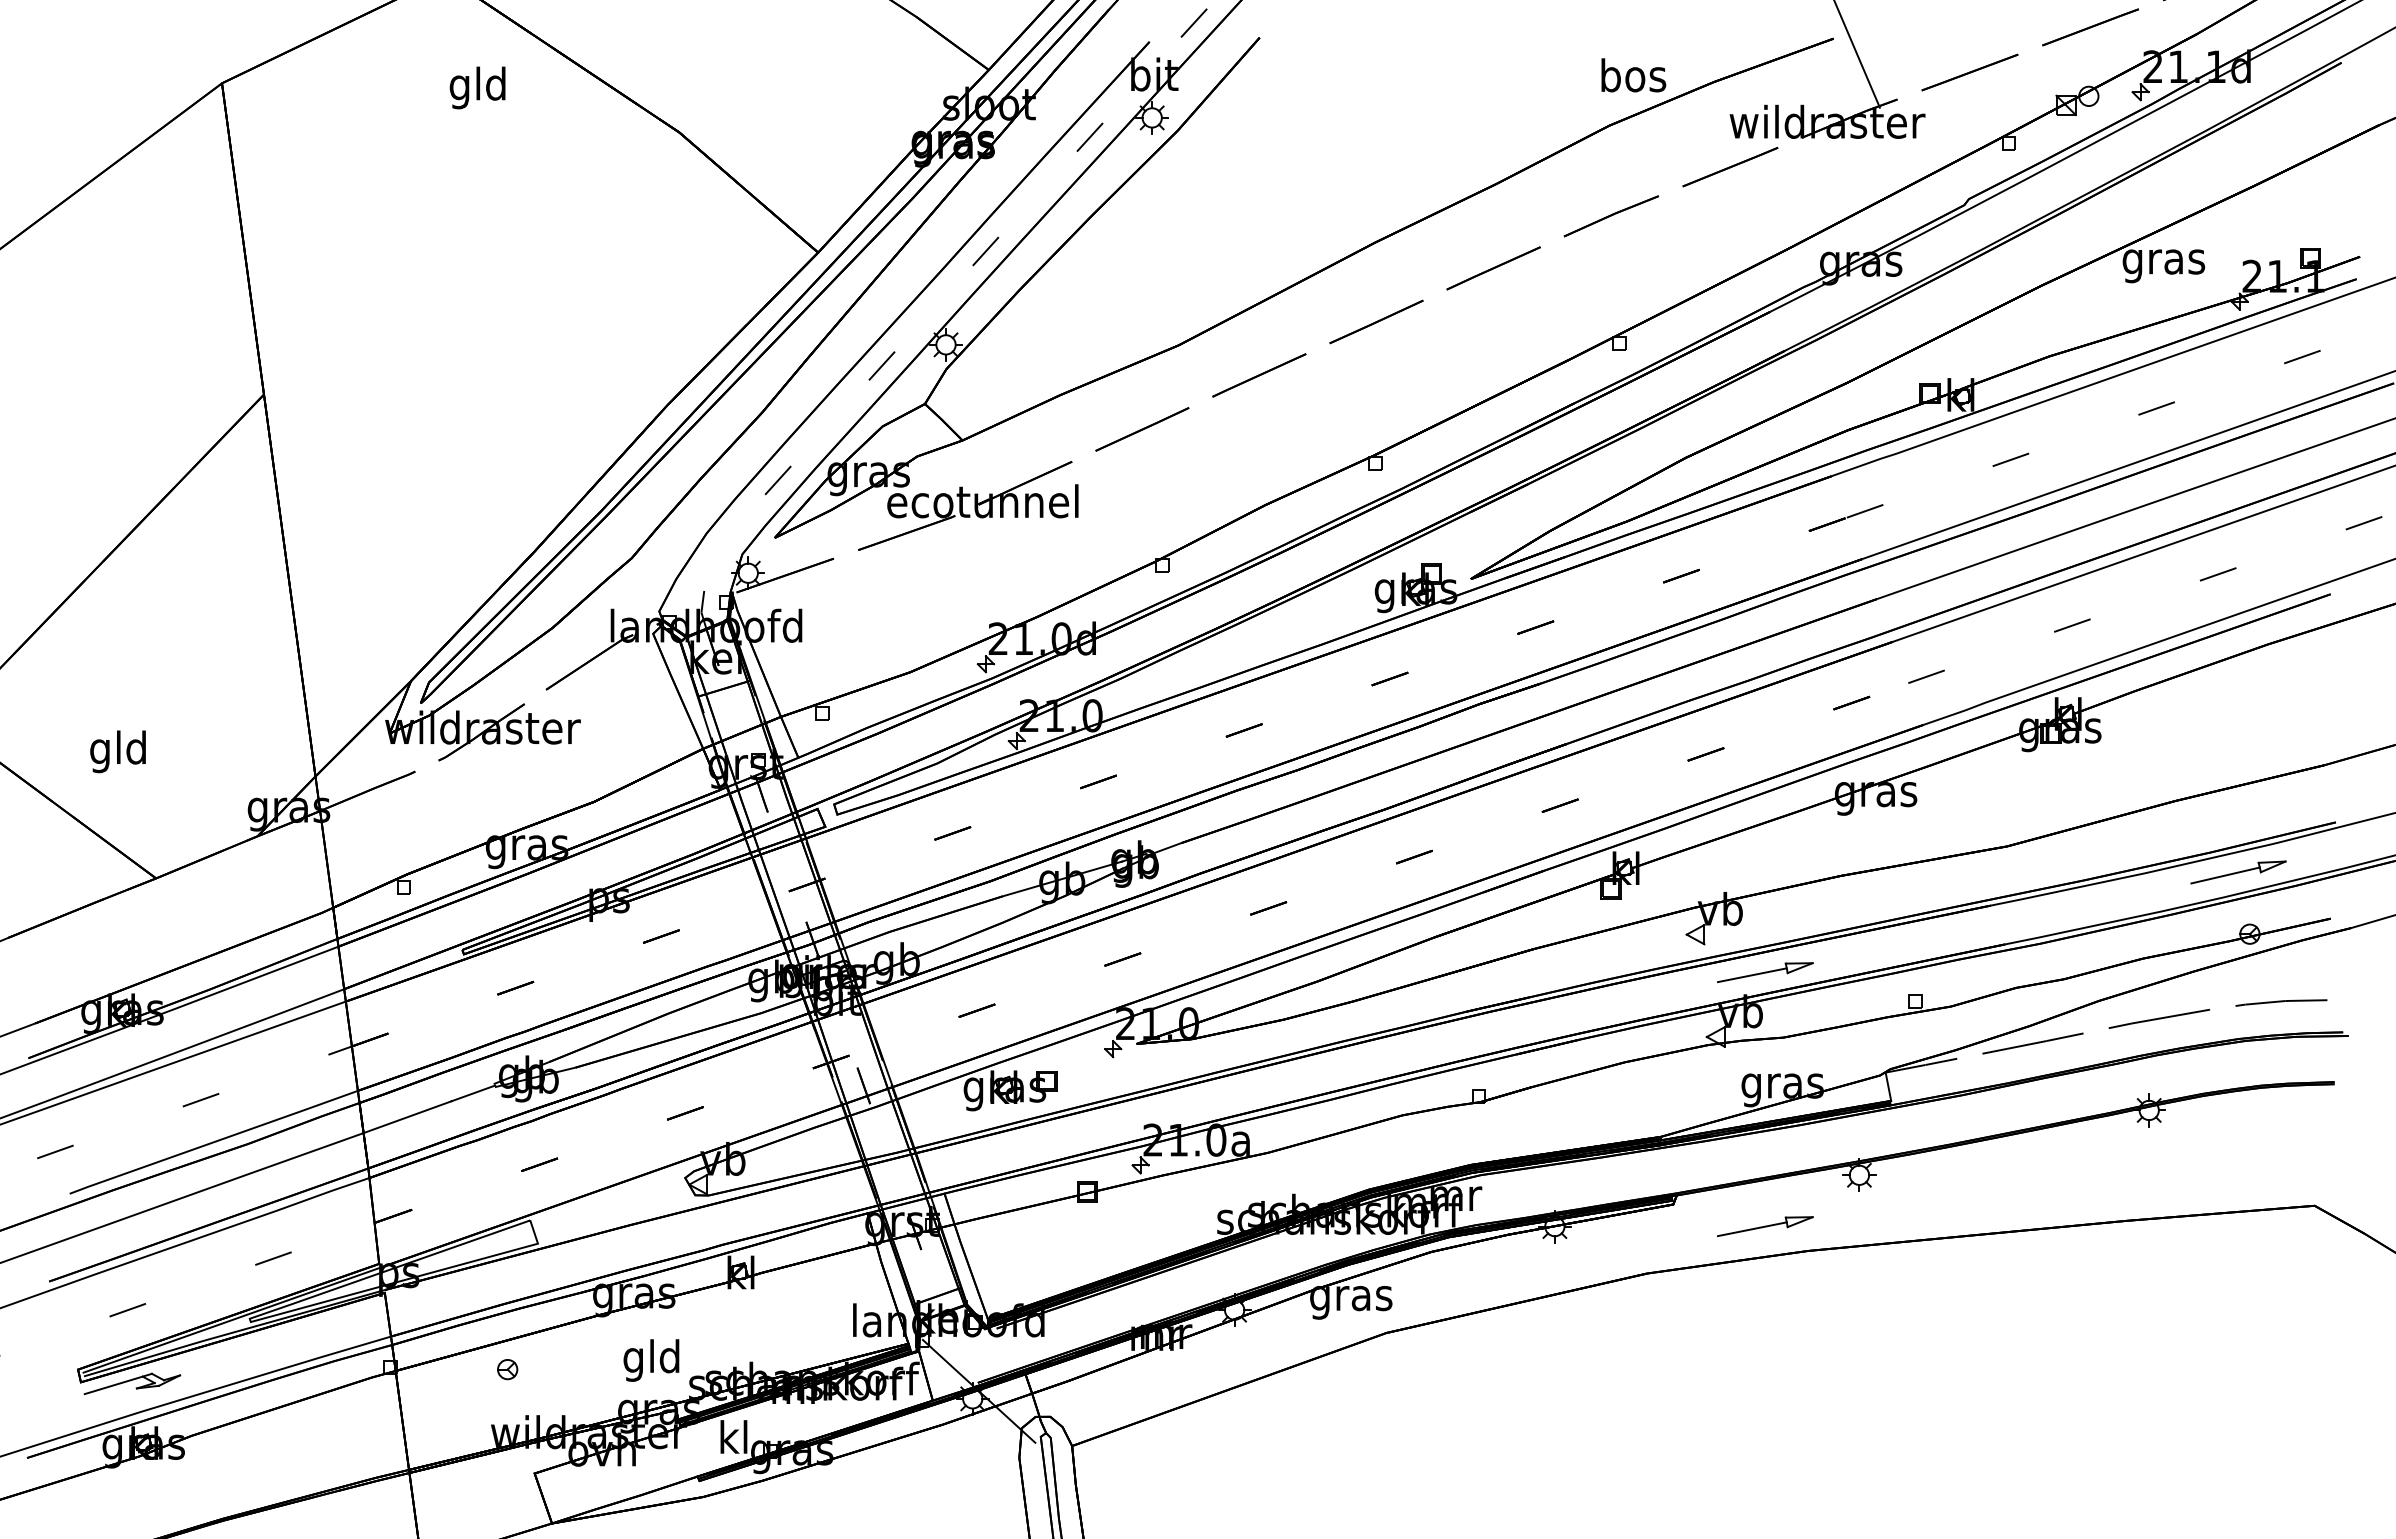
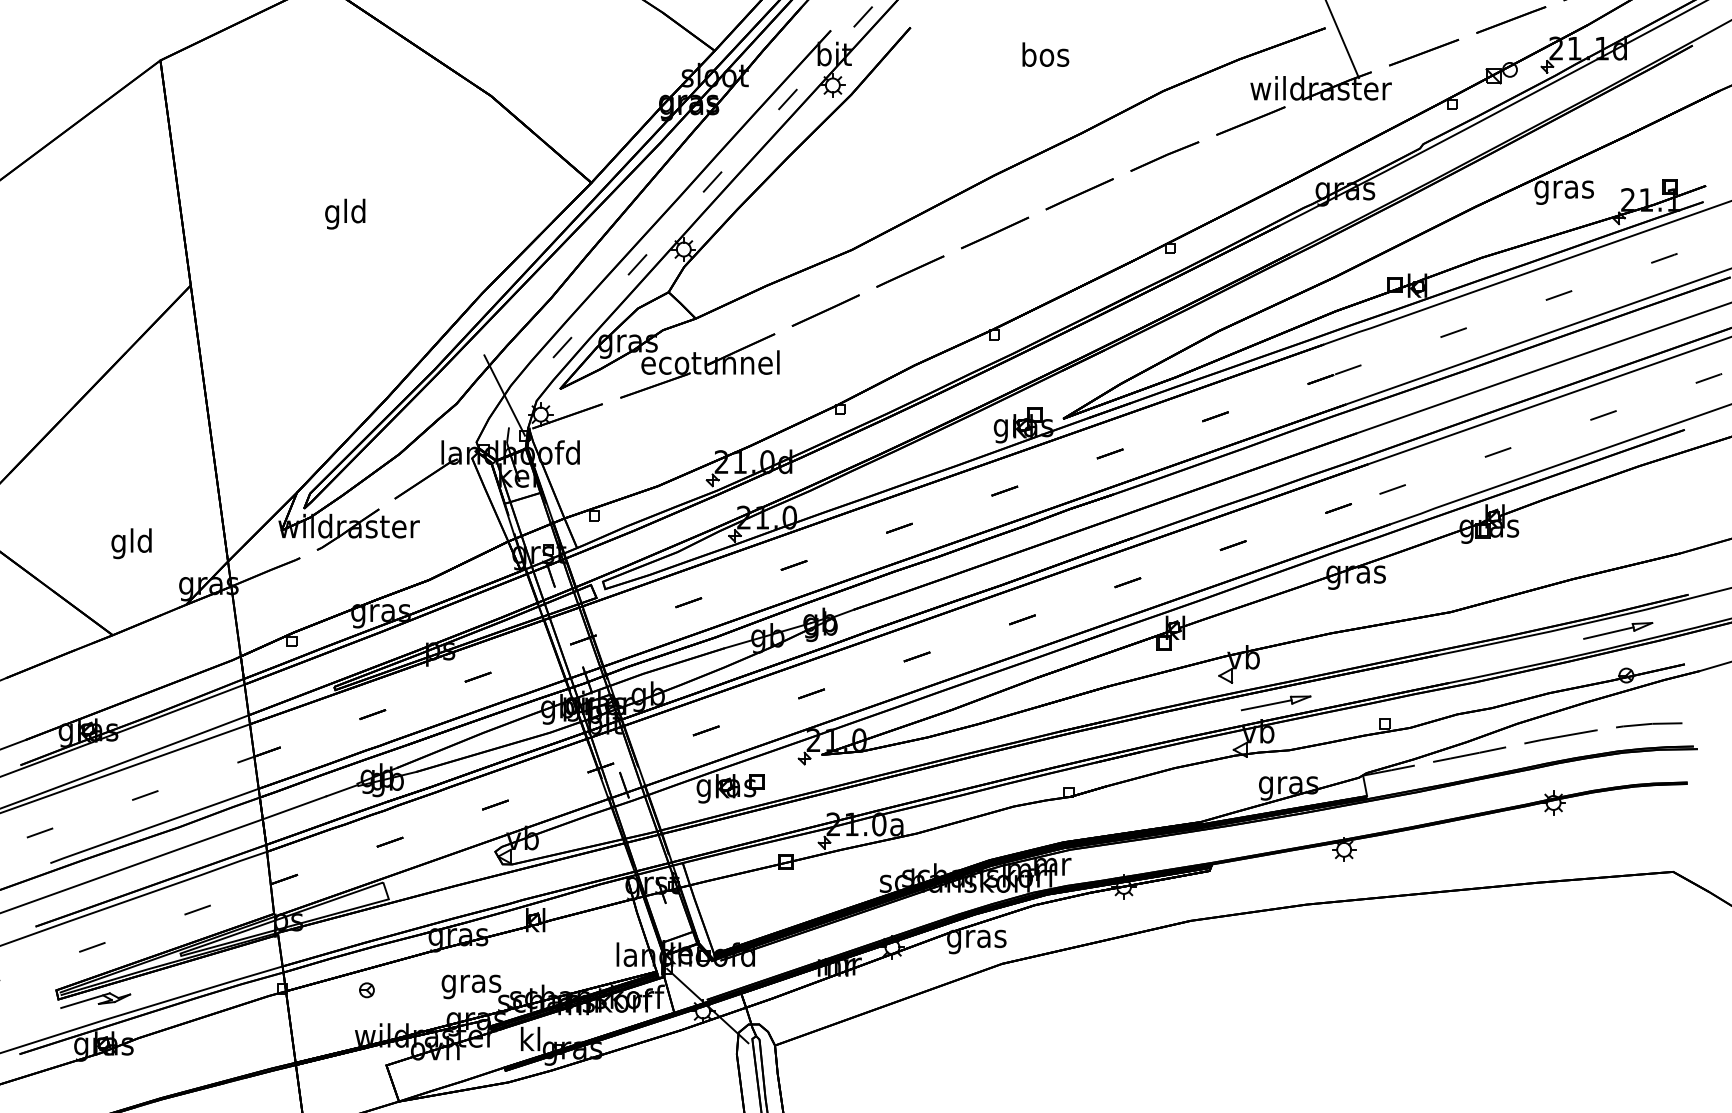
text: (1633, 75) -> (1045, 54), moved
text: (477, 87) -> (345, 213), moved
line: (698, 546) -> (504, 395), added
text: (117, 751) -> (131, 543), moved
part: (1765, 1226) -> (1276, 886), removed
text: (652, 1360) -> (471, 983), gld -> gras

